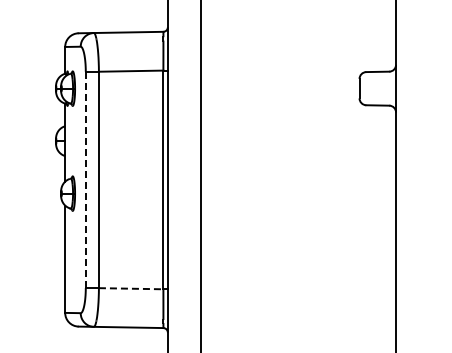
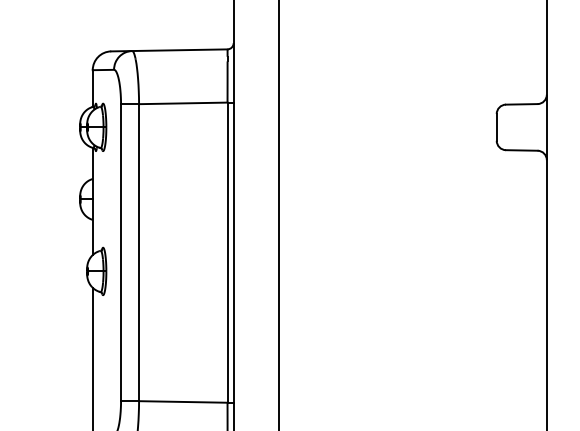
line: (85, 180) -> (120, 253), dashed -> solid
line: (131, 288) -> (183, 401), dashed -> solid

